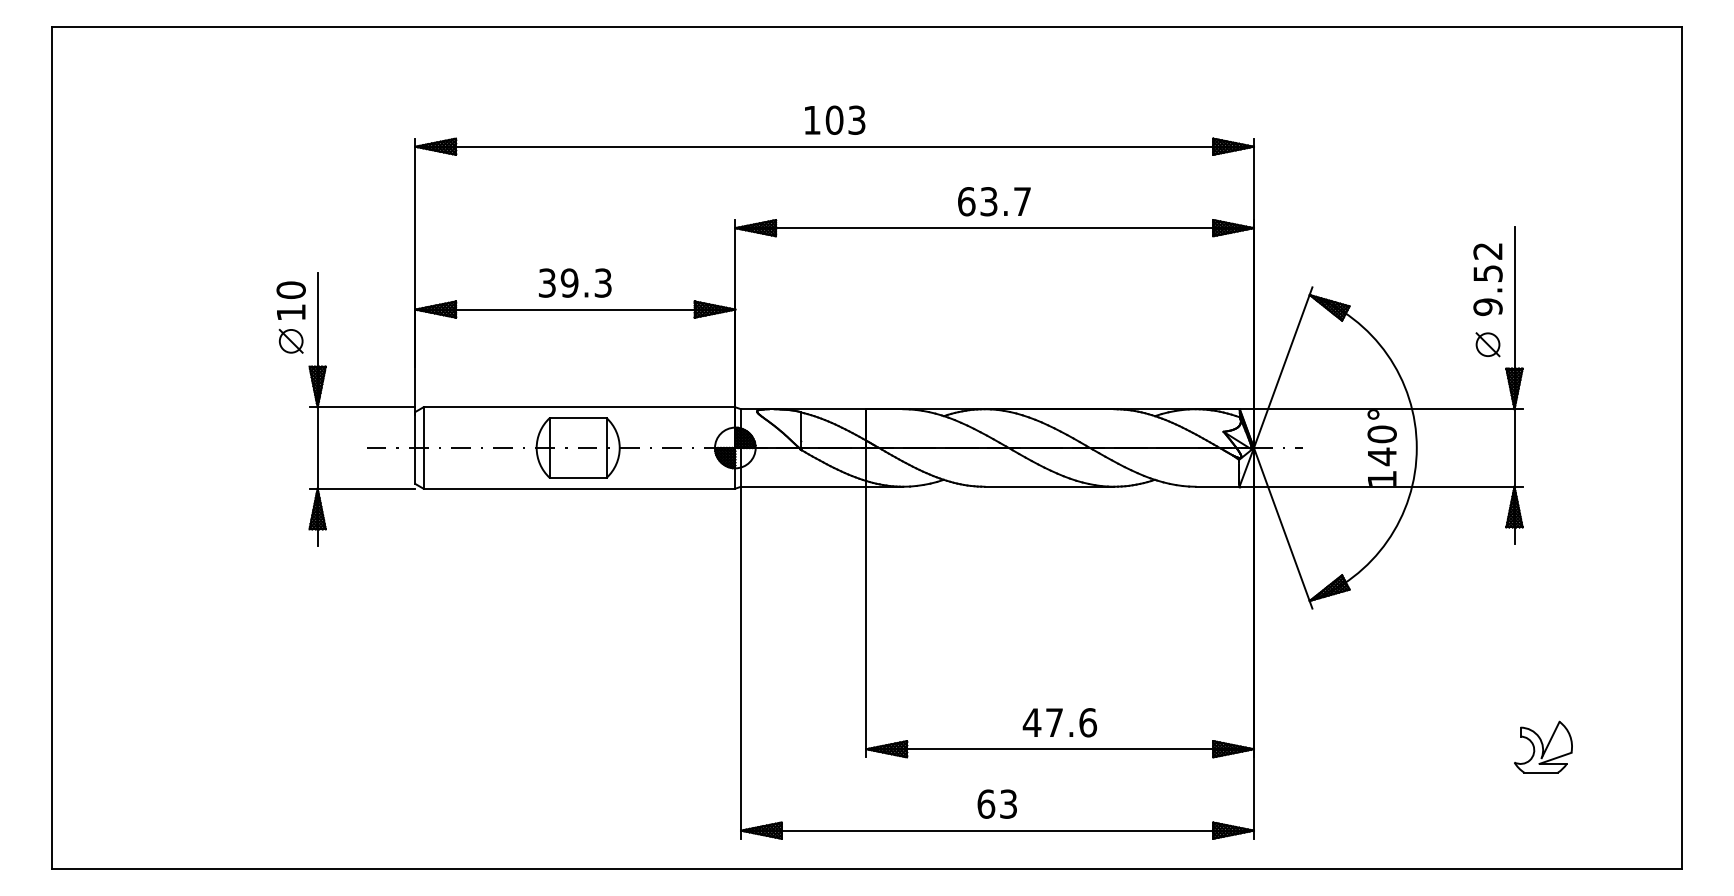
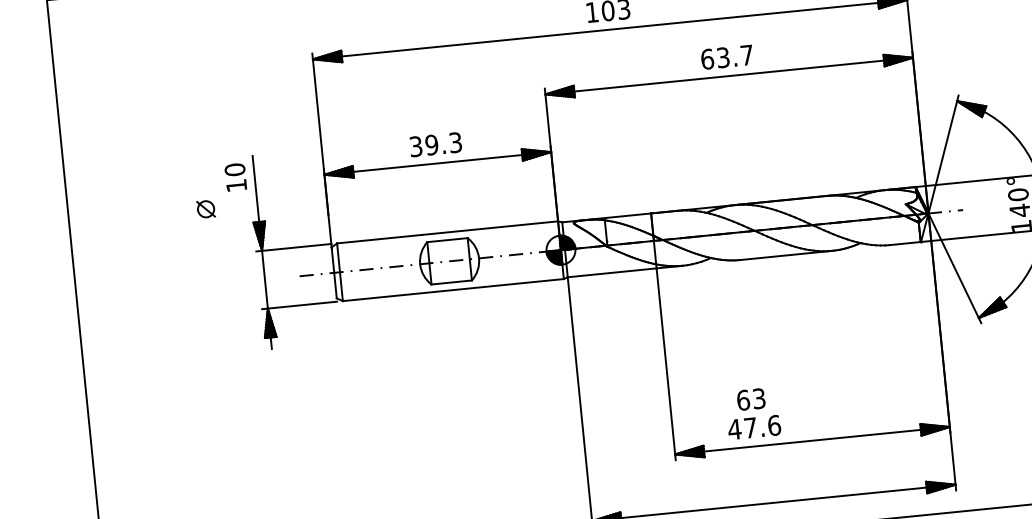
part: (290, 340) -> (205, 208), moved
text: (1059, 722) -> (754, 427), moved
text: (996, 803) -> (750, 399), moved

